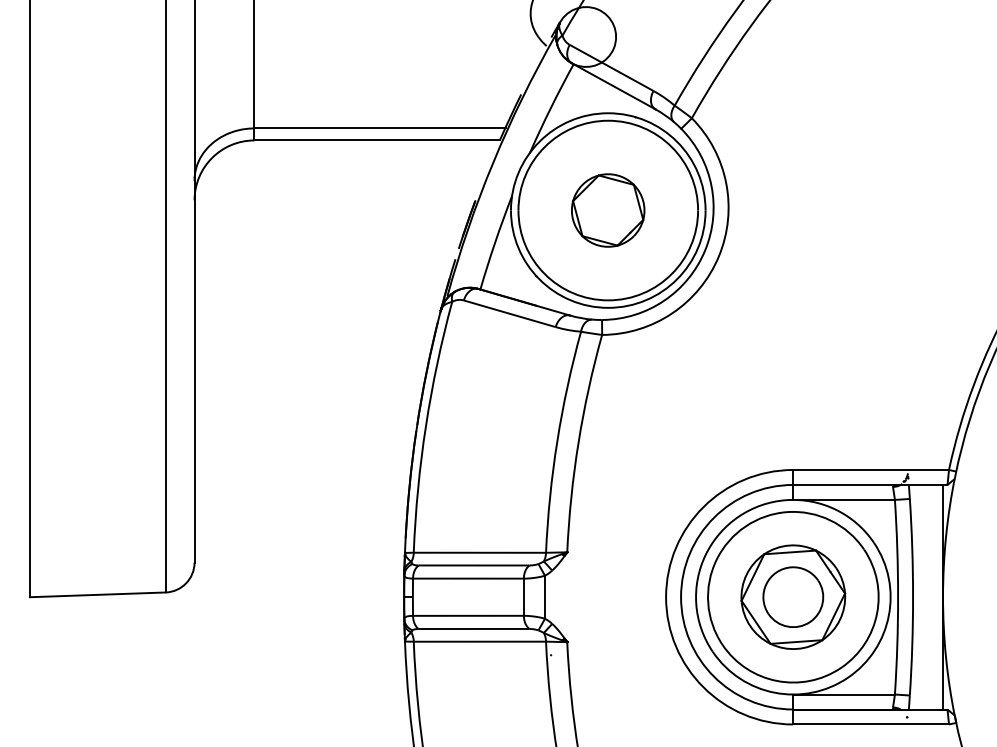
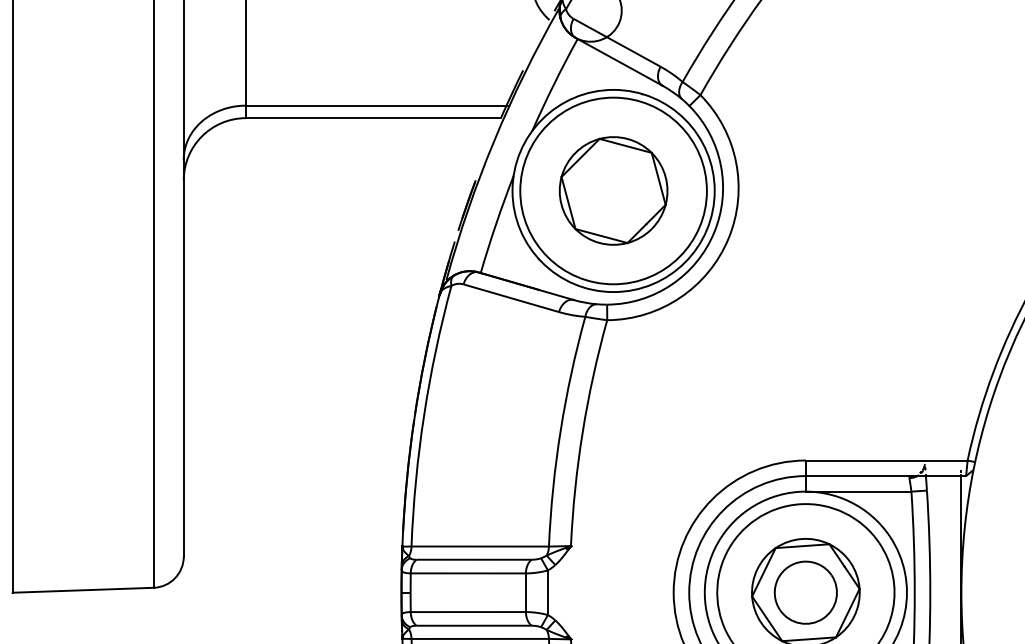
part: (607, 210) -> (612, 190), size x1.43

